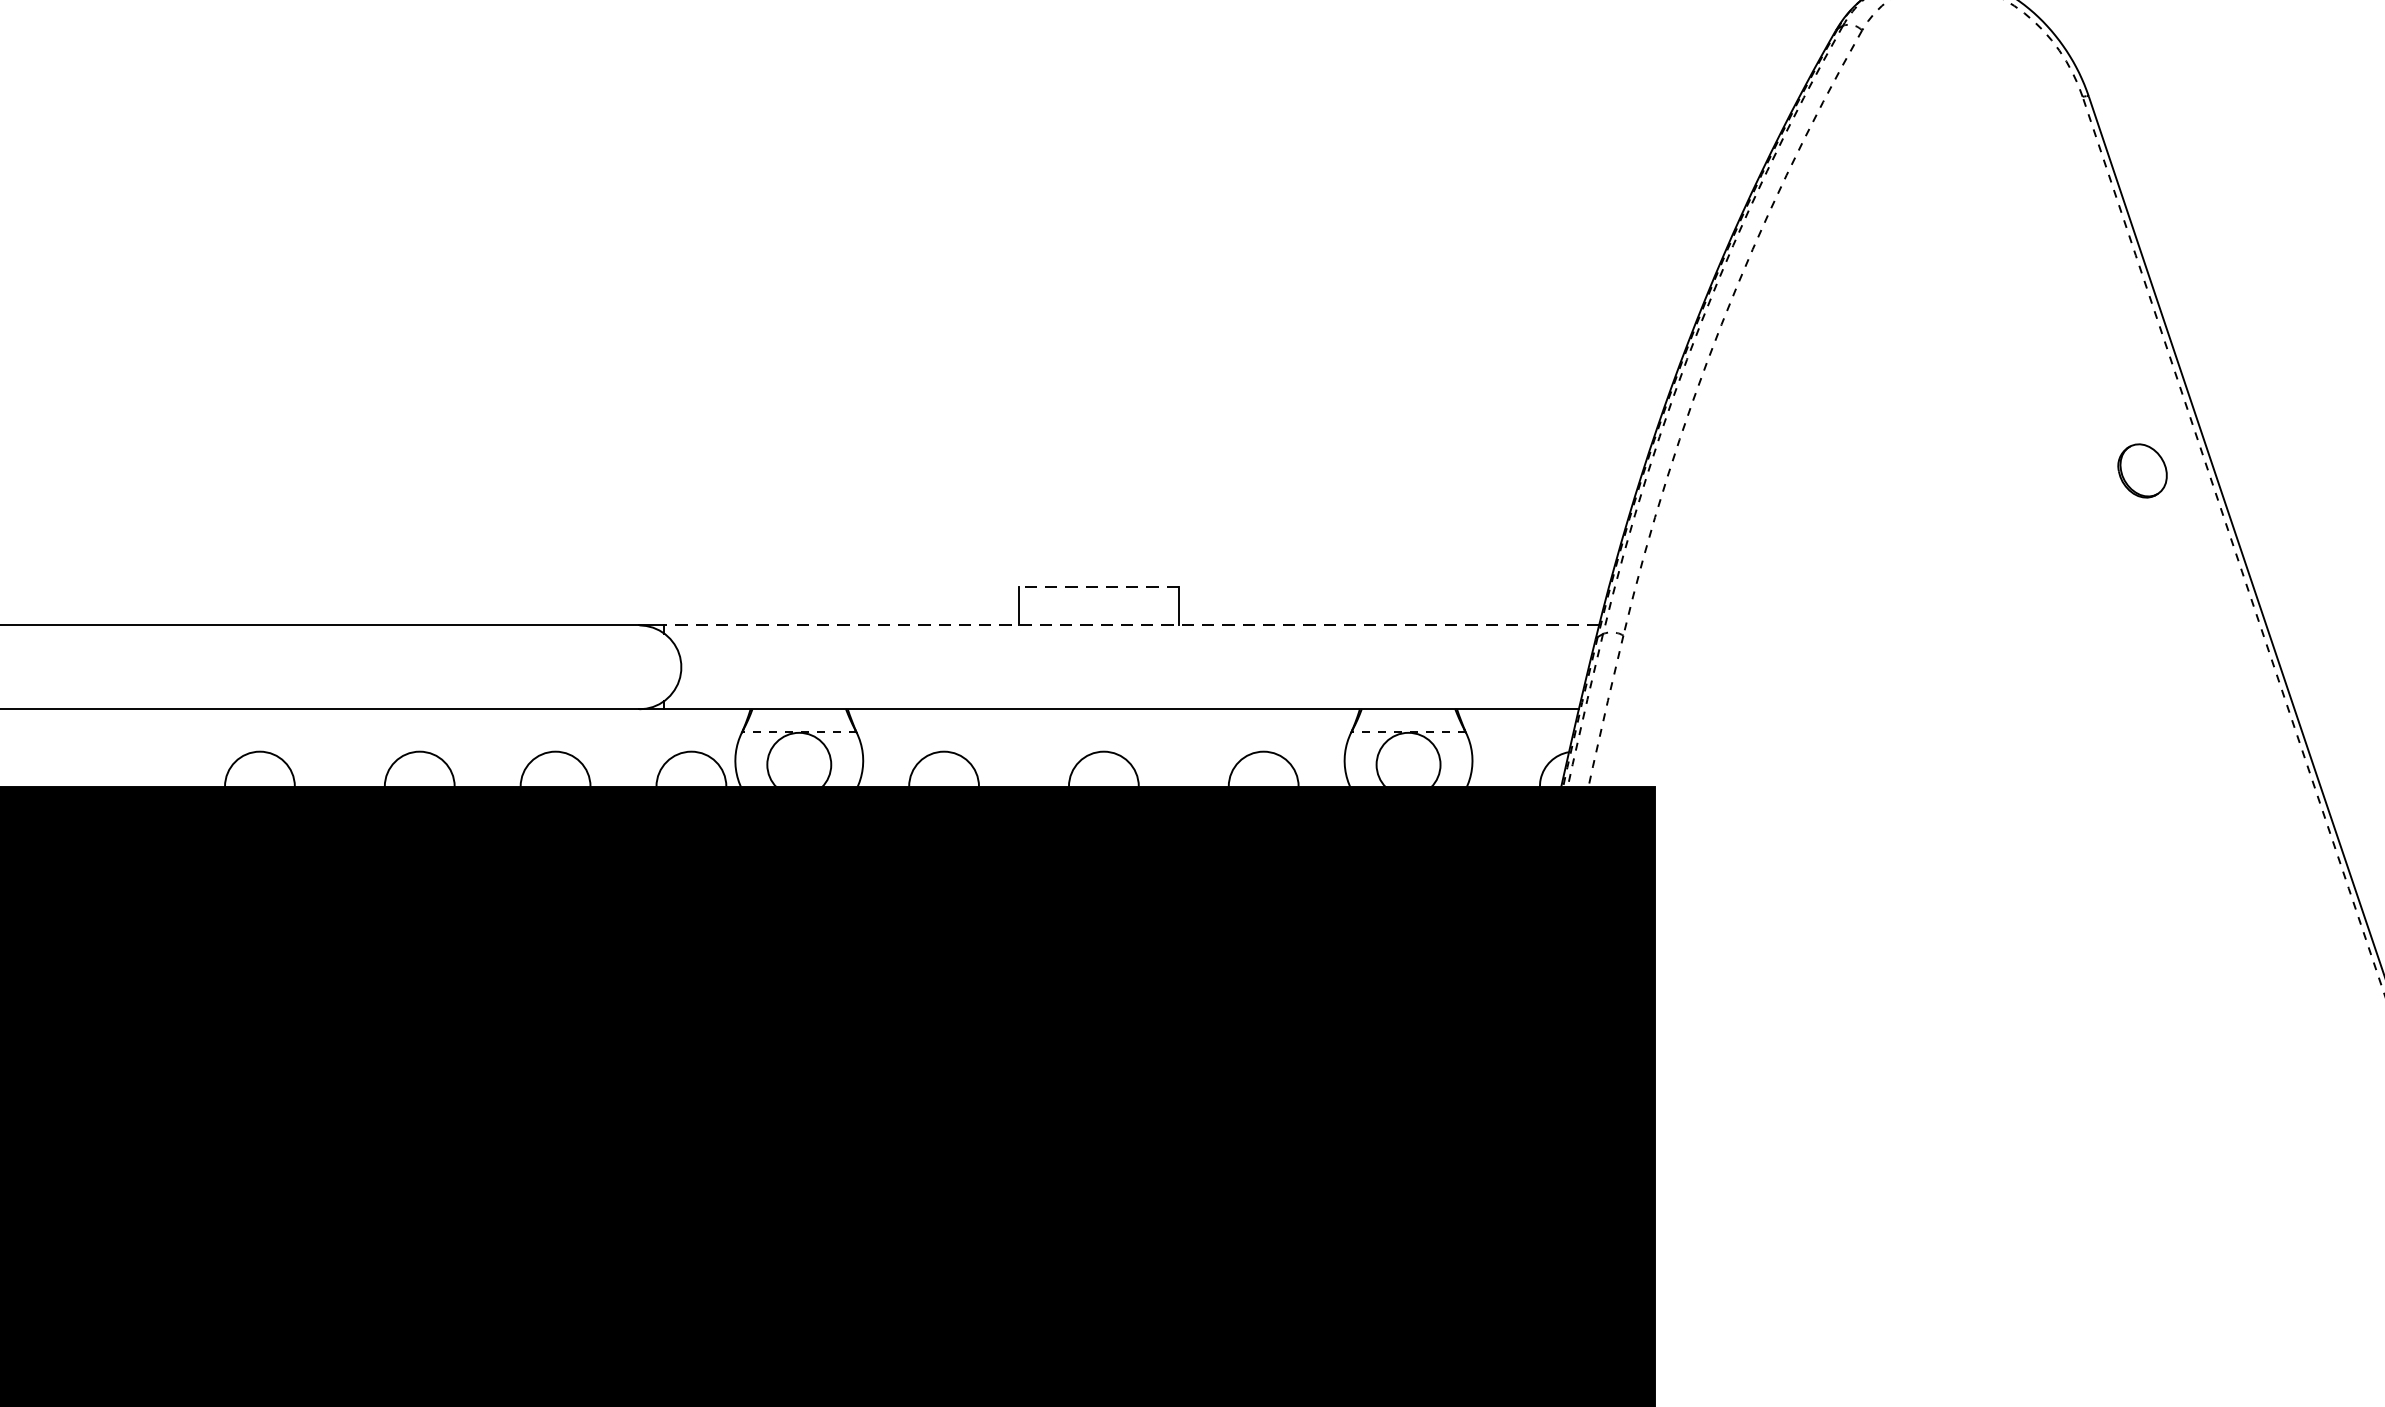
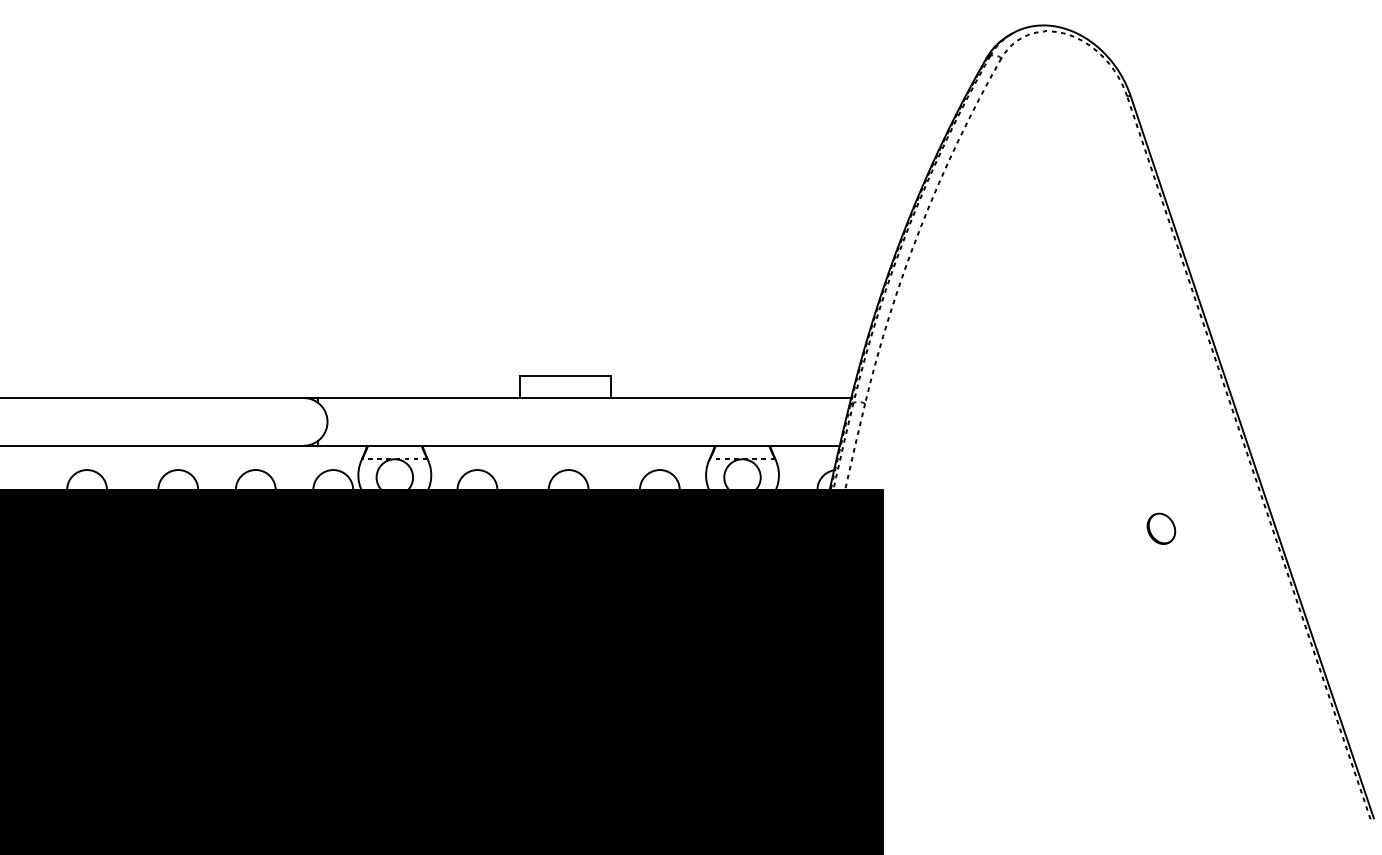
part: (2142, 470) -> (1161, 528), moved
line: (1098, 587) -> (565, 376), dashed -> solid
line: (1131, 624) -> (584, 397), dashed -> solid

